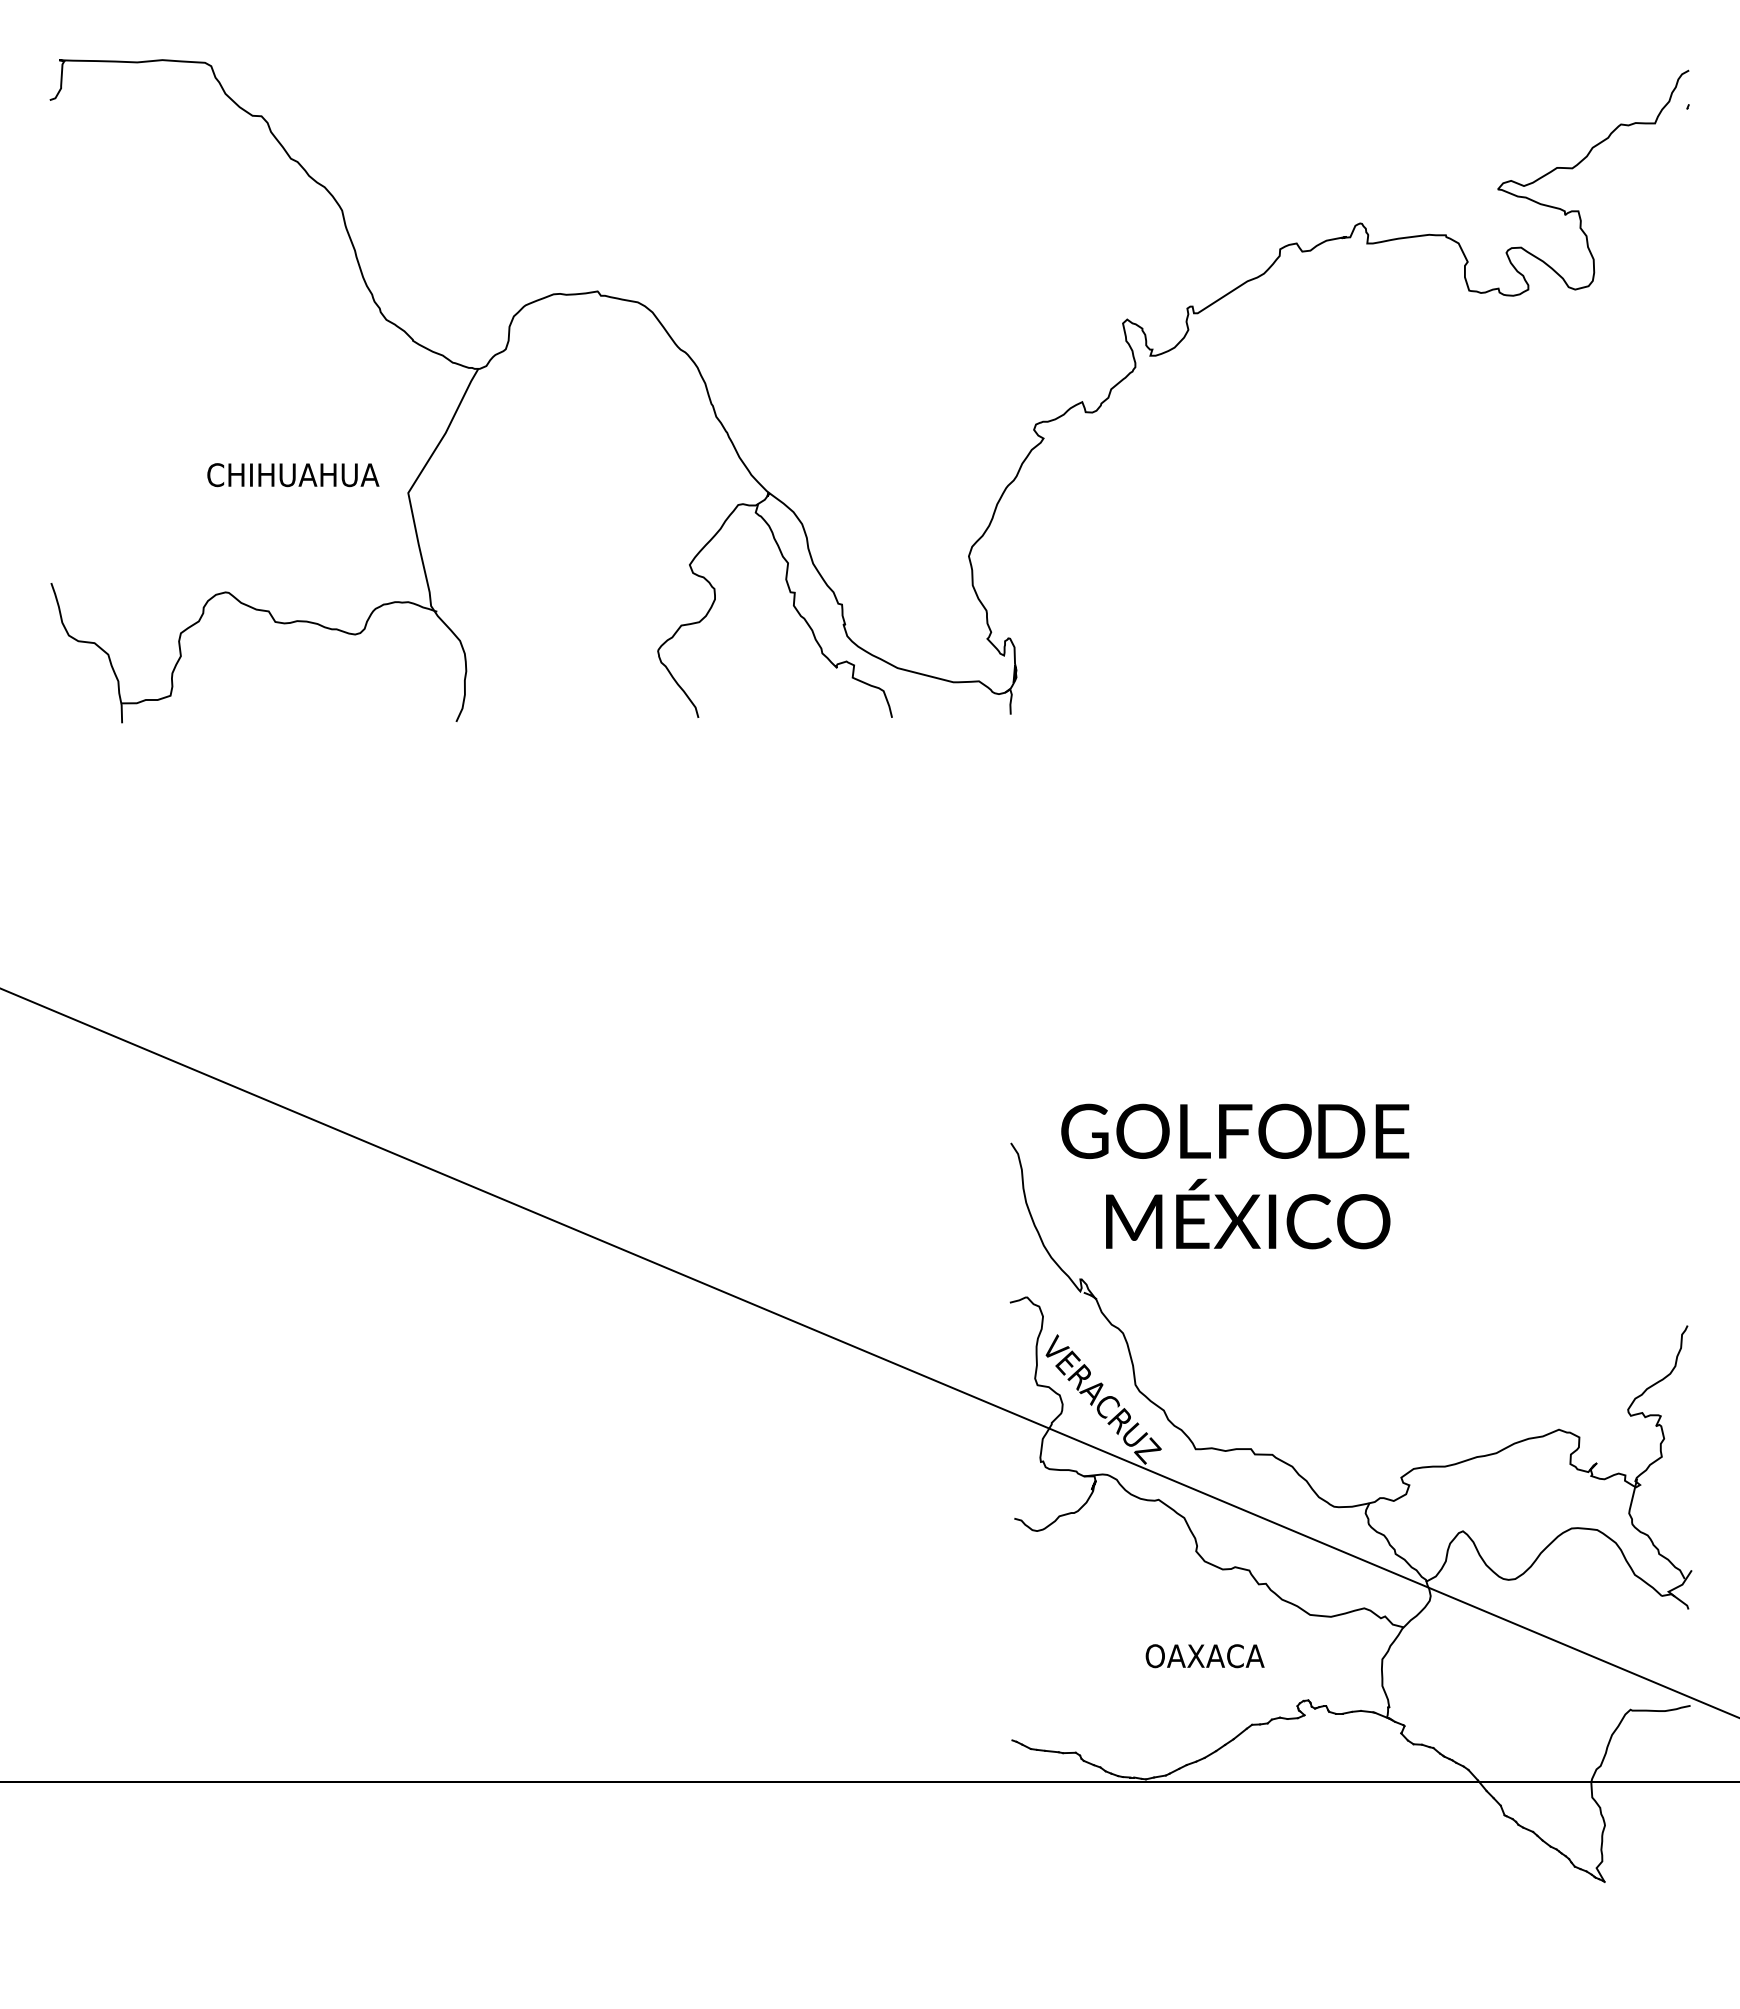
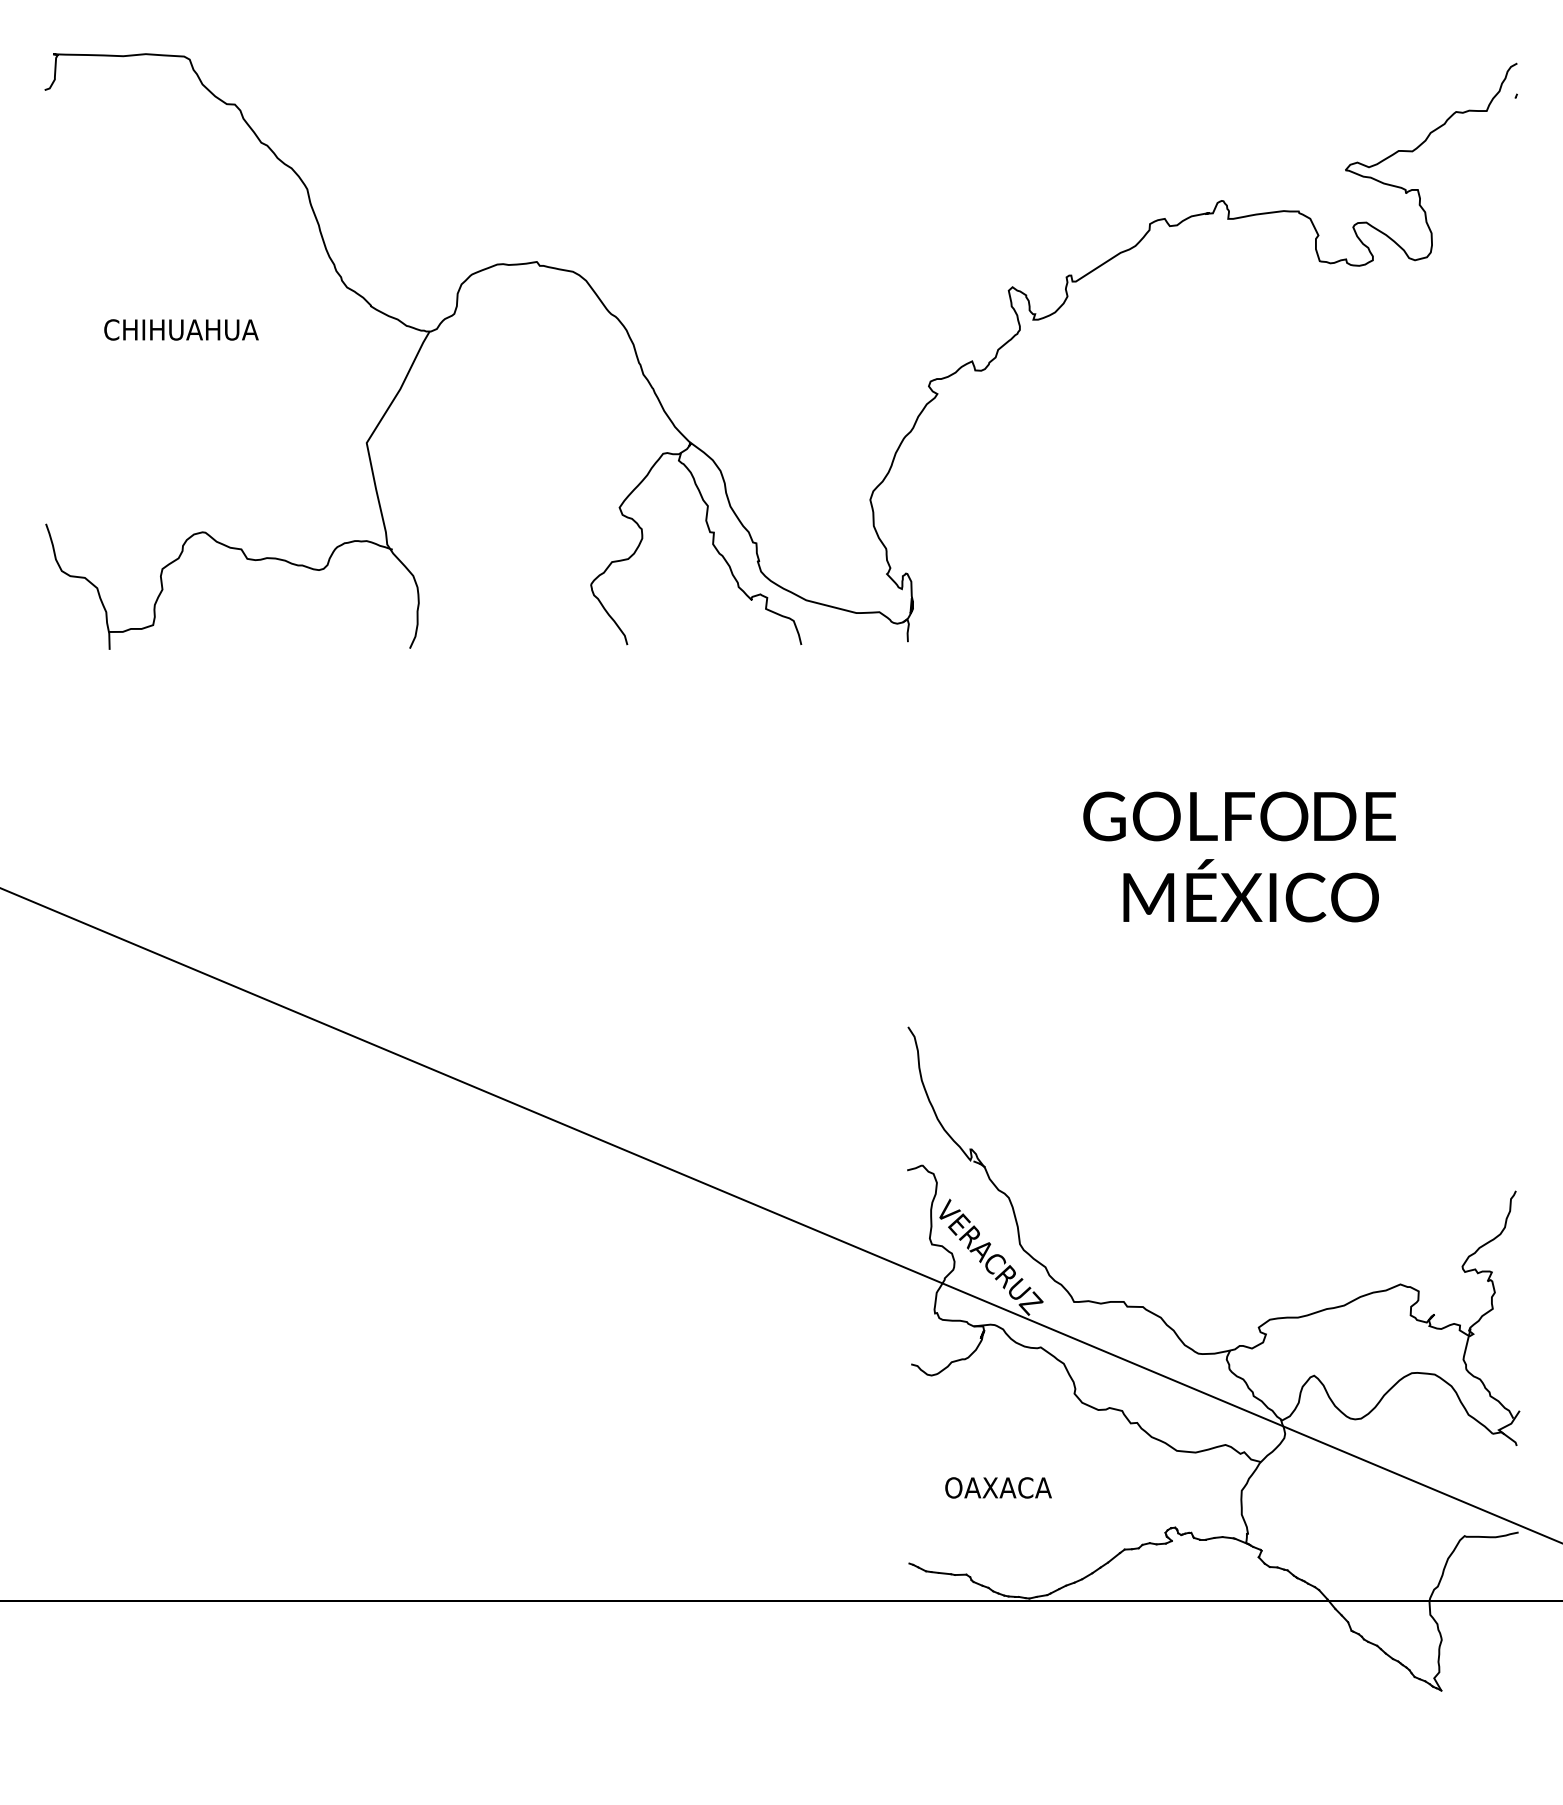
text: (293, 474) -> (181, 329), moved
text: (1235, 1175) -> (1239, 856), moved
text: (1205, 1655) -> (998, 1487), moved

